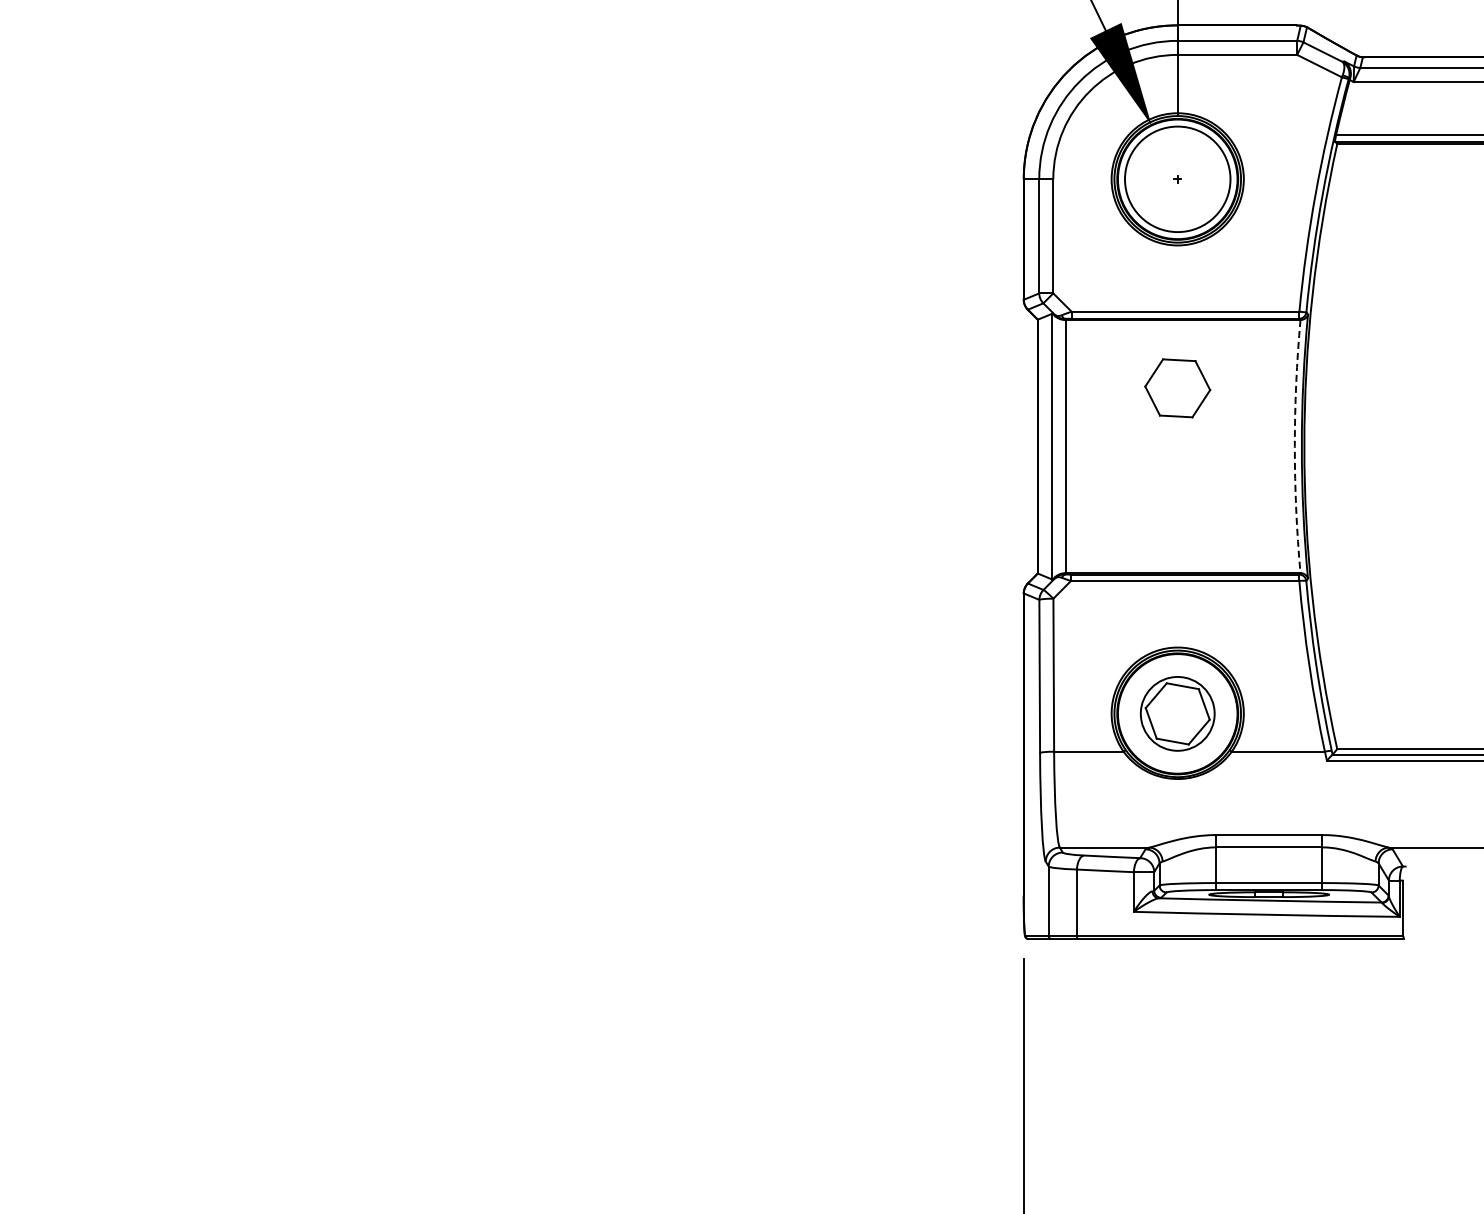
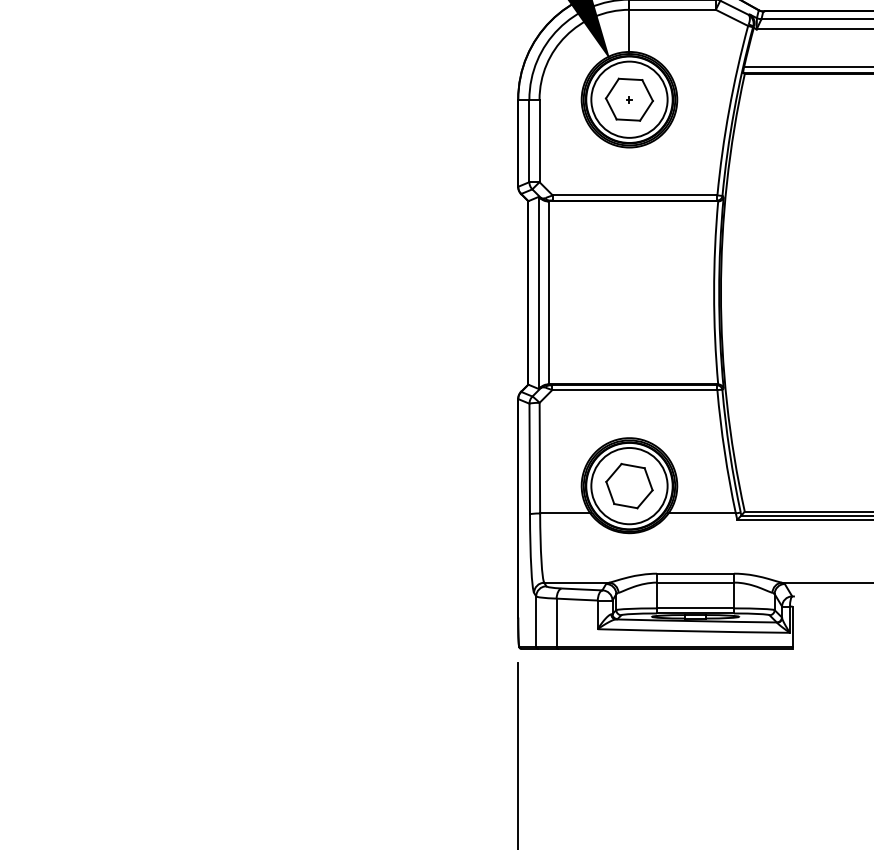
part: (1177, 388) -> (629, 99), moved
arc: (1294, 446) -> (713, 292), dashed -> solid
circle: (1177, 713) -> (629, 485), size x1.43

